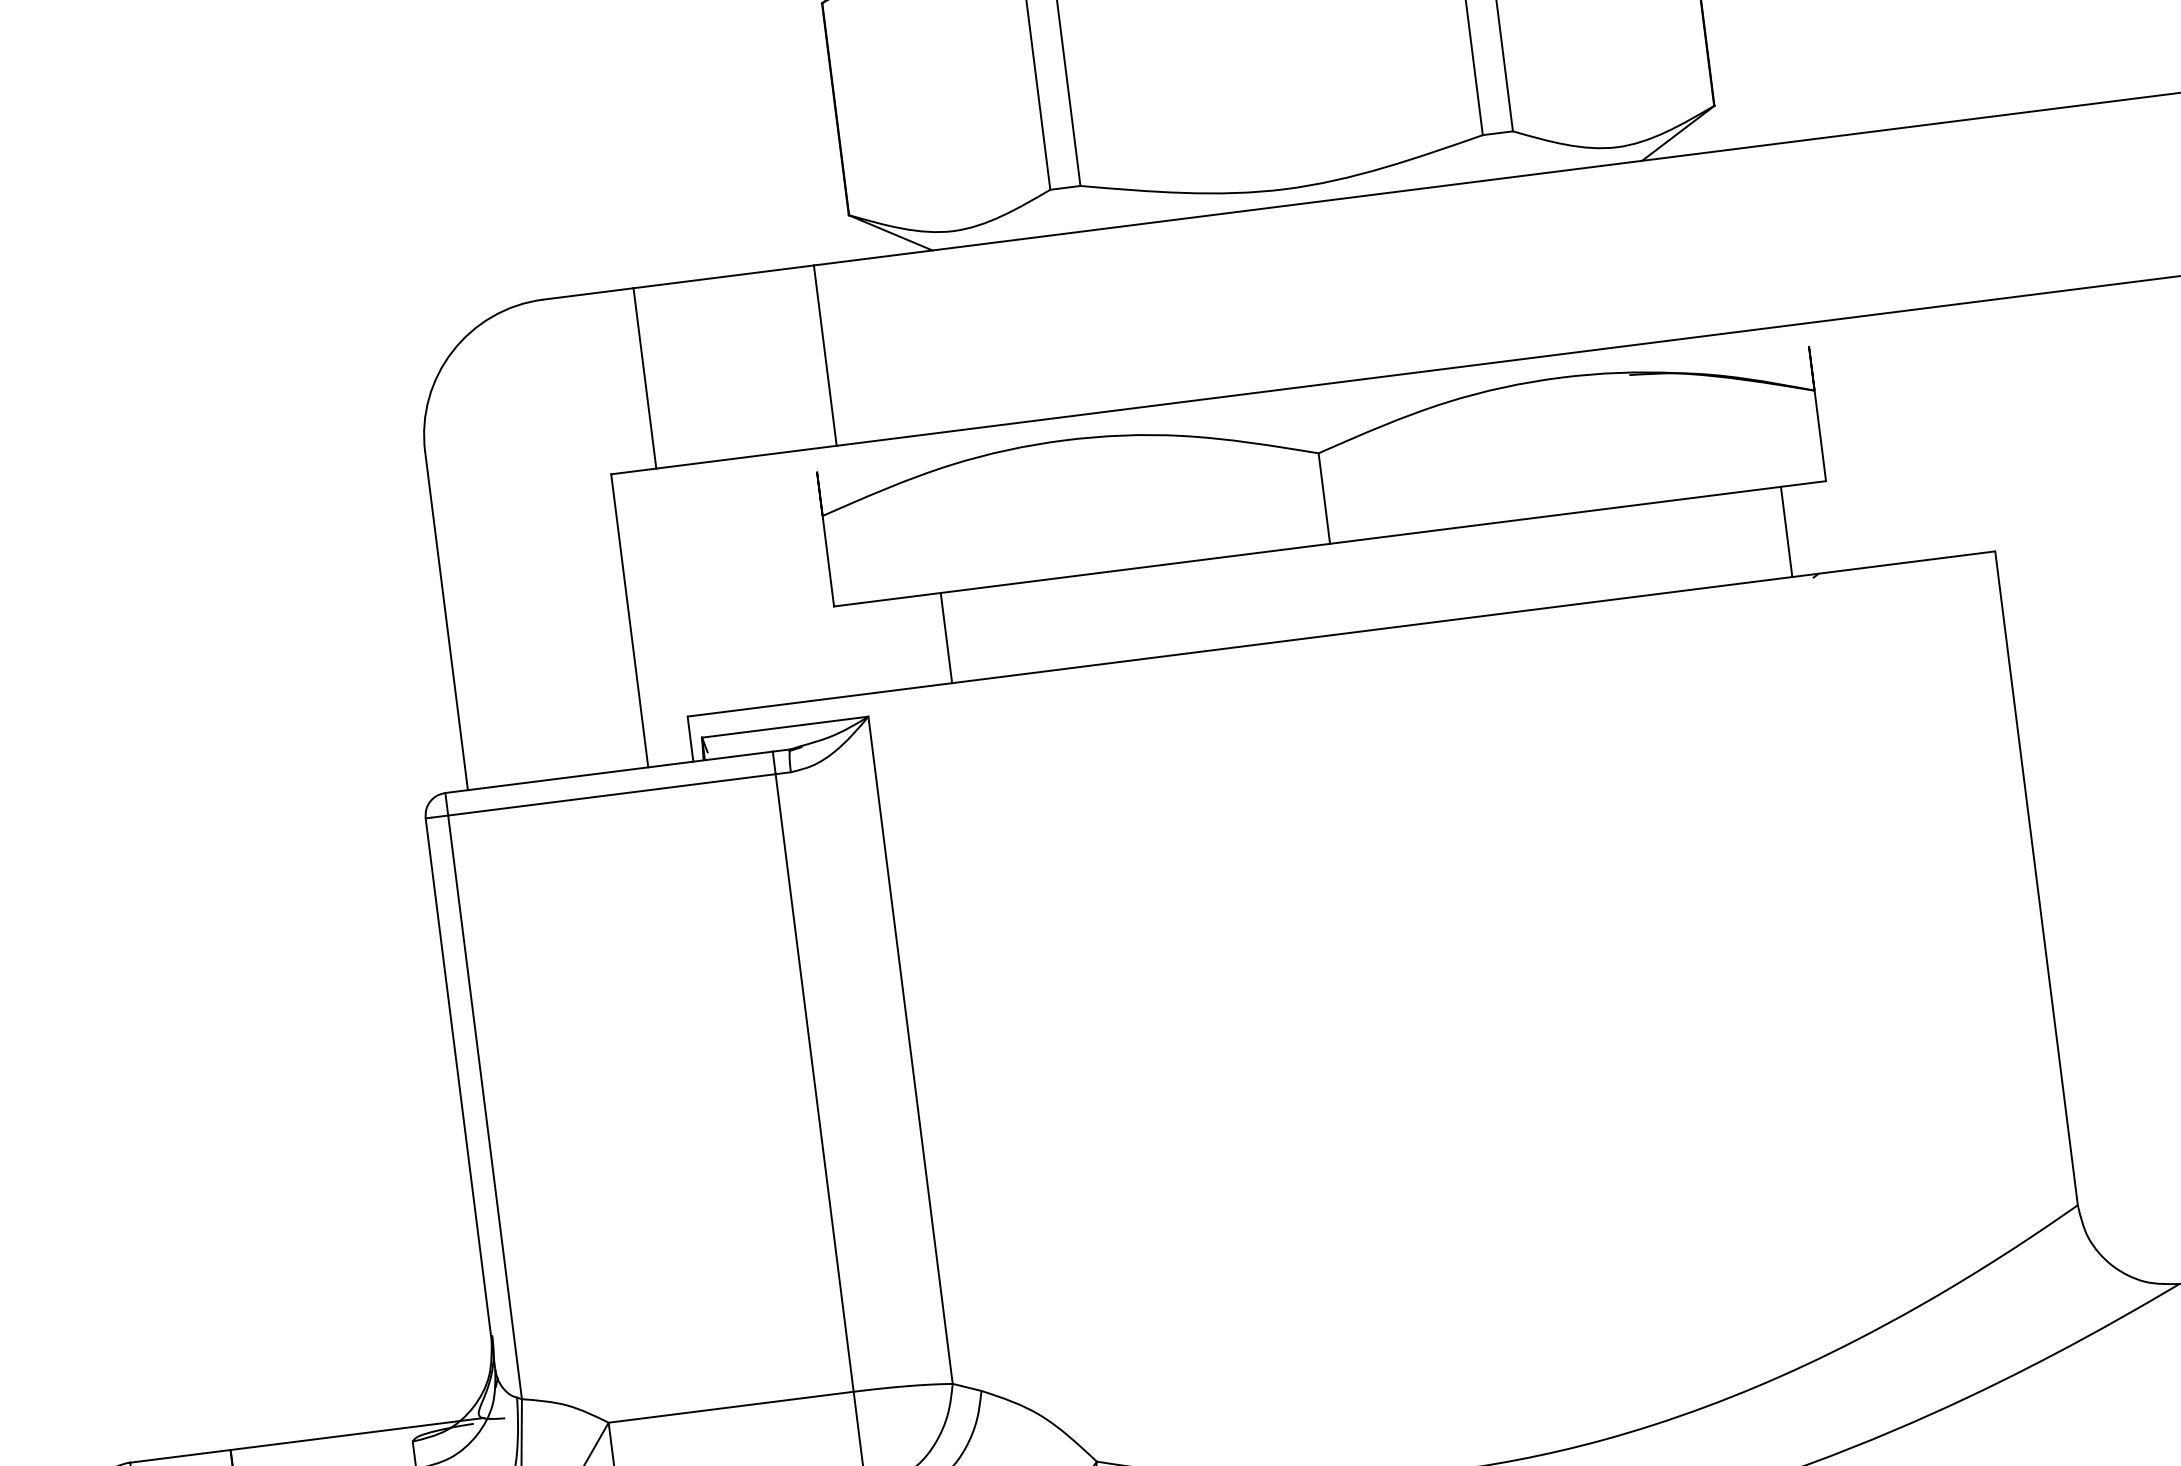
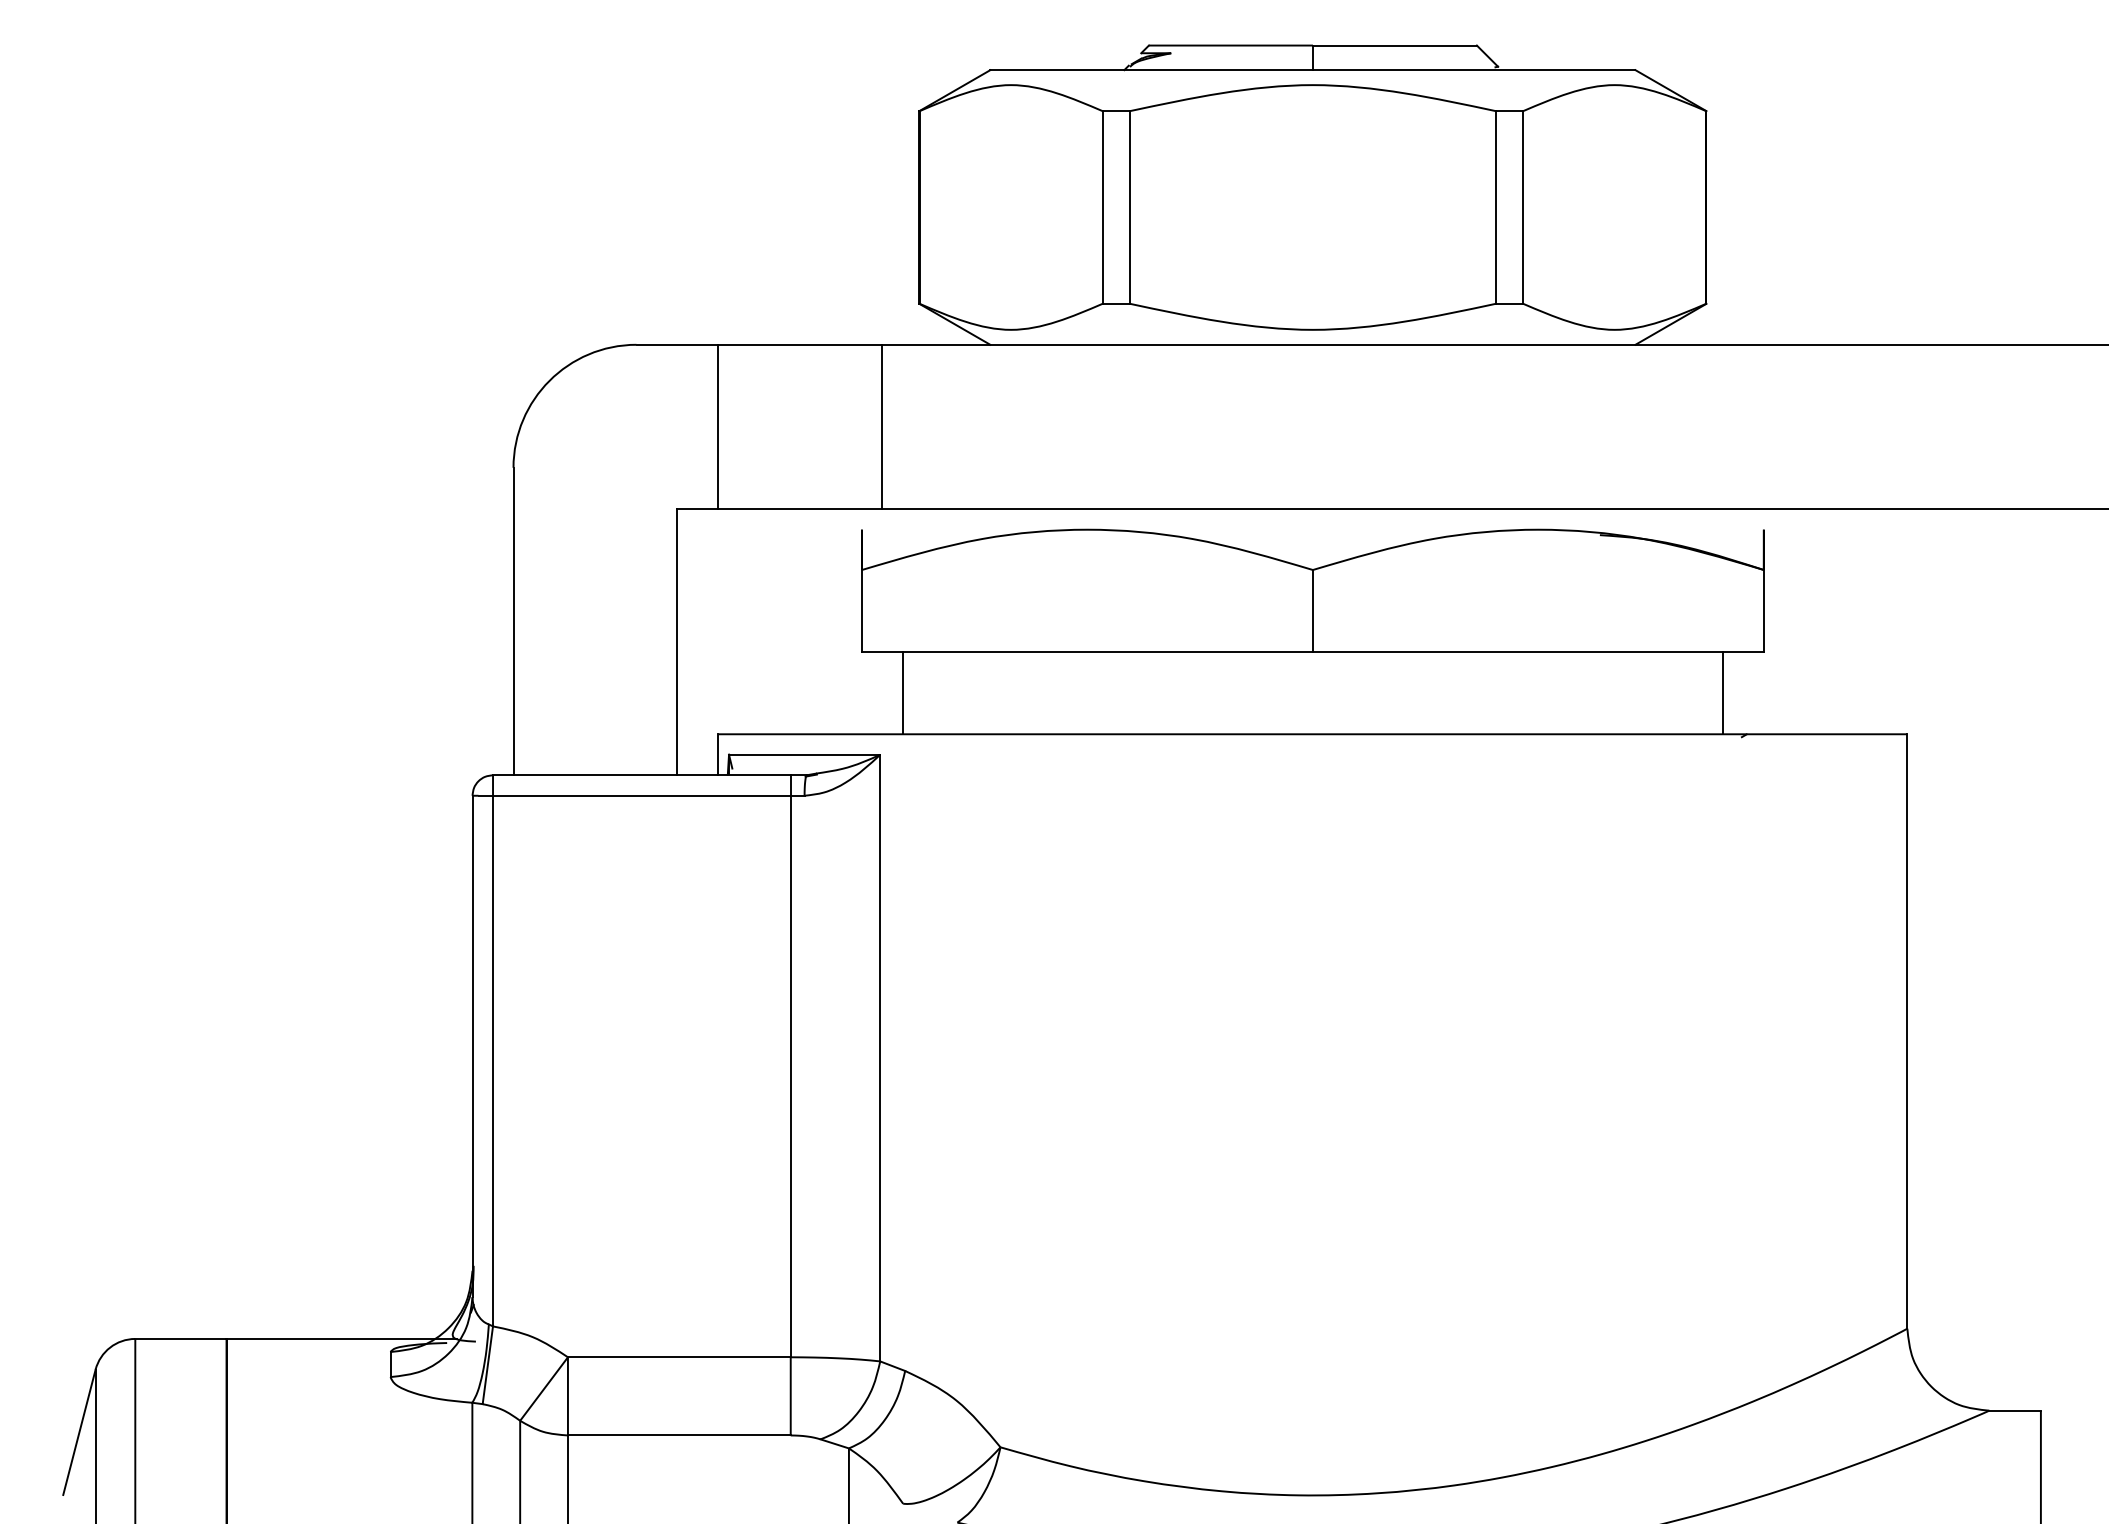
line: (945, 638) -> (902, 693), moved

